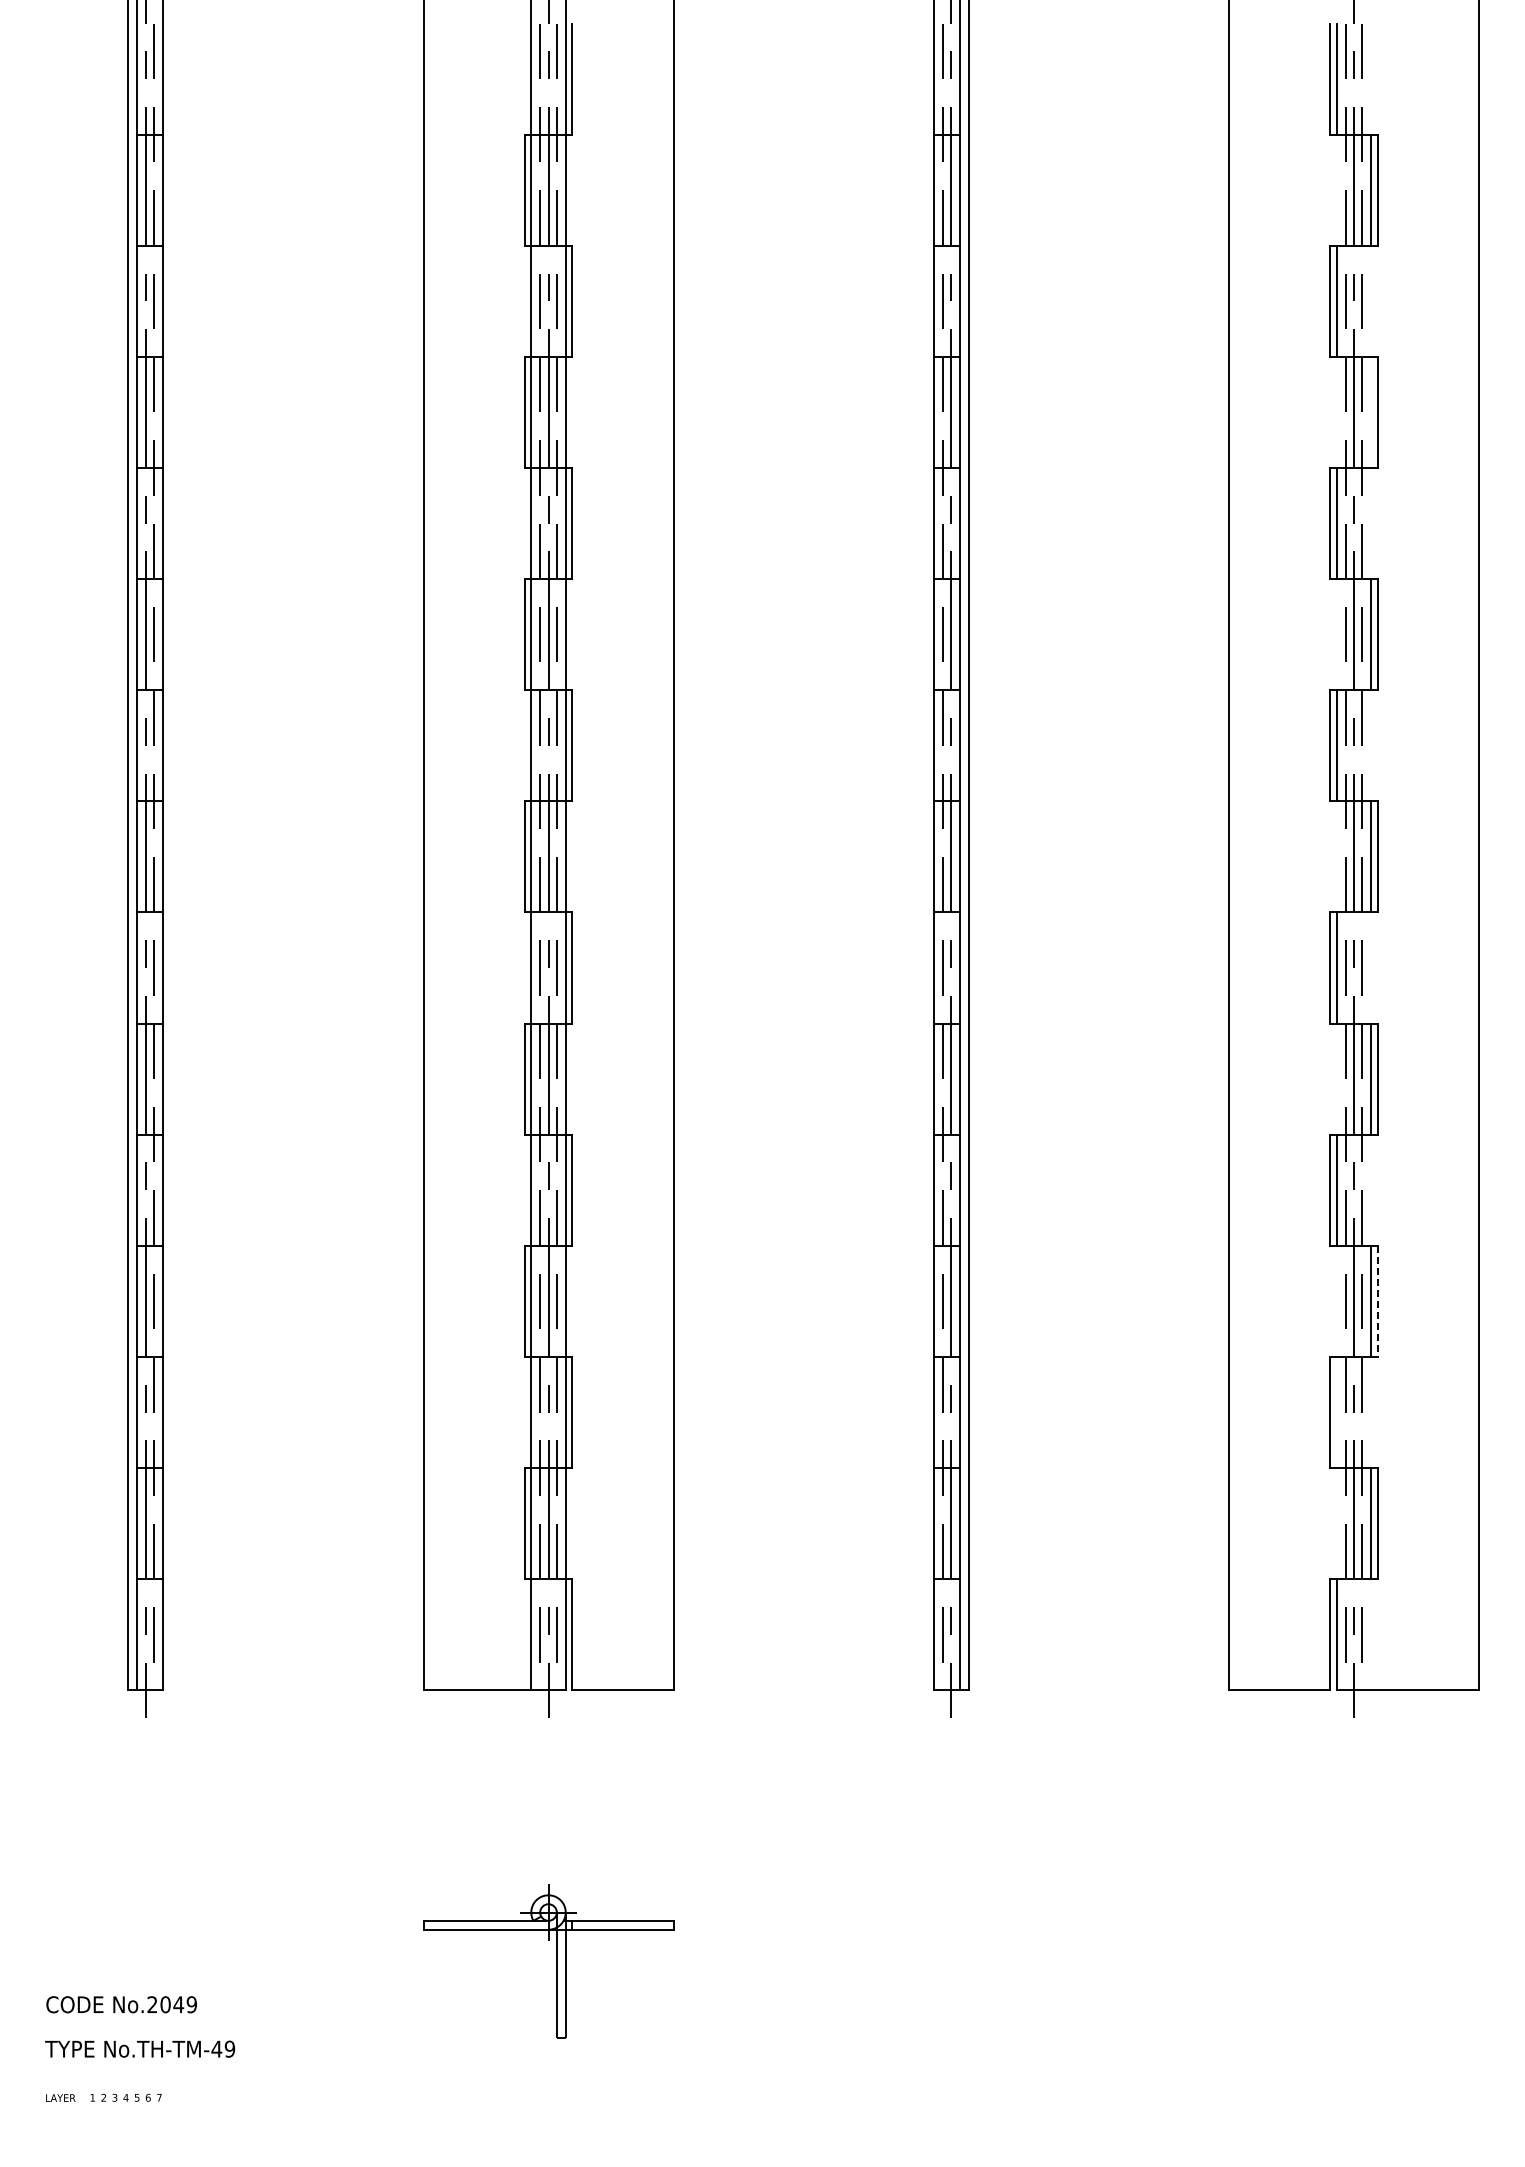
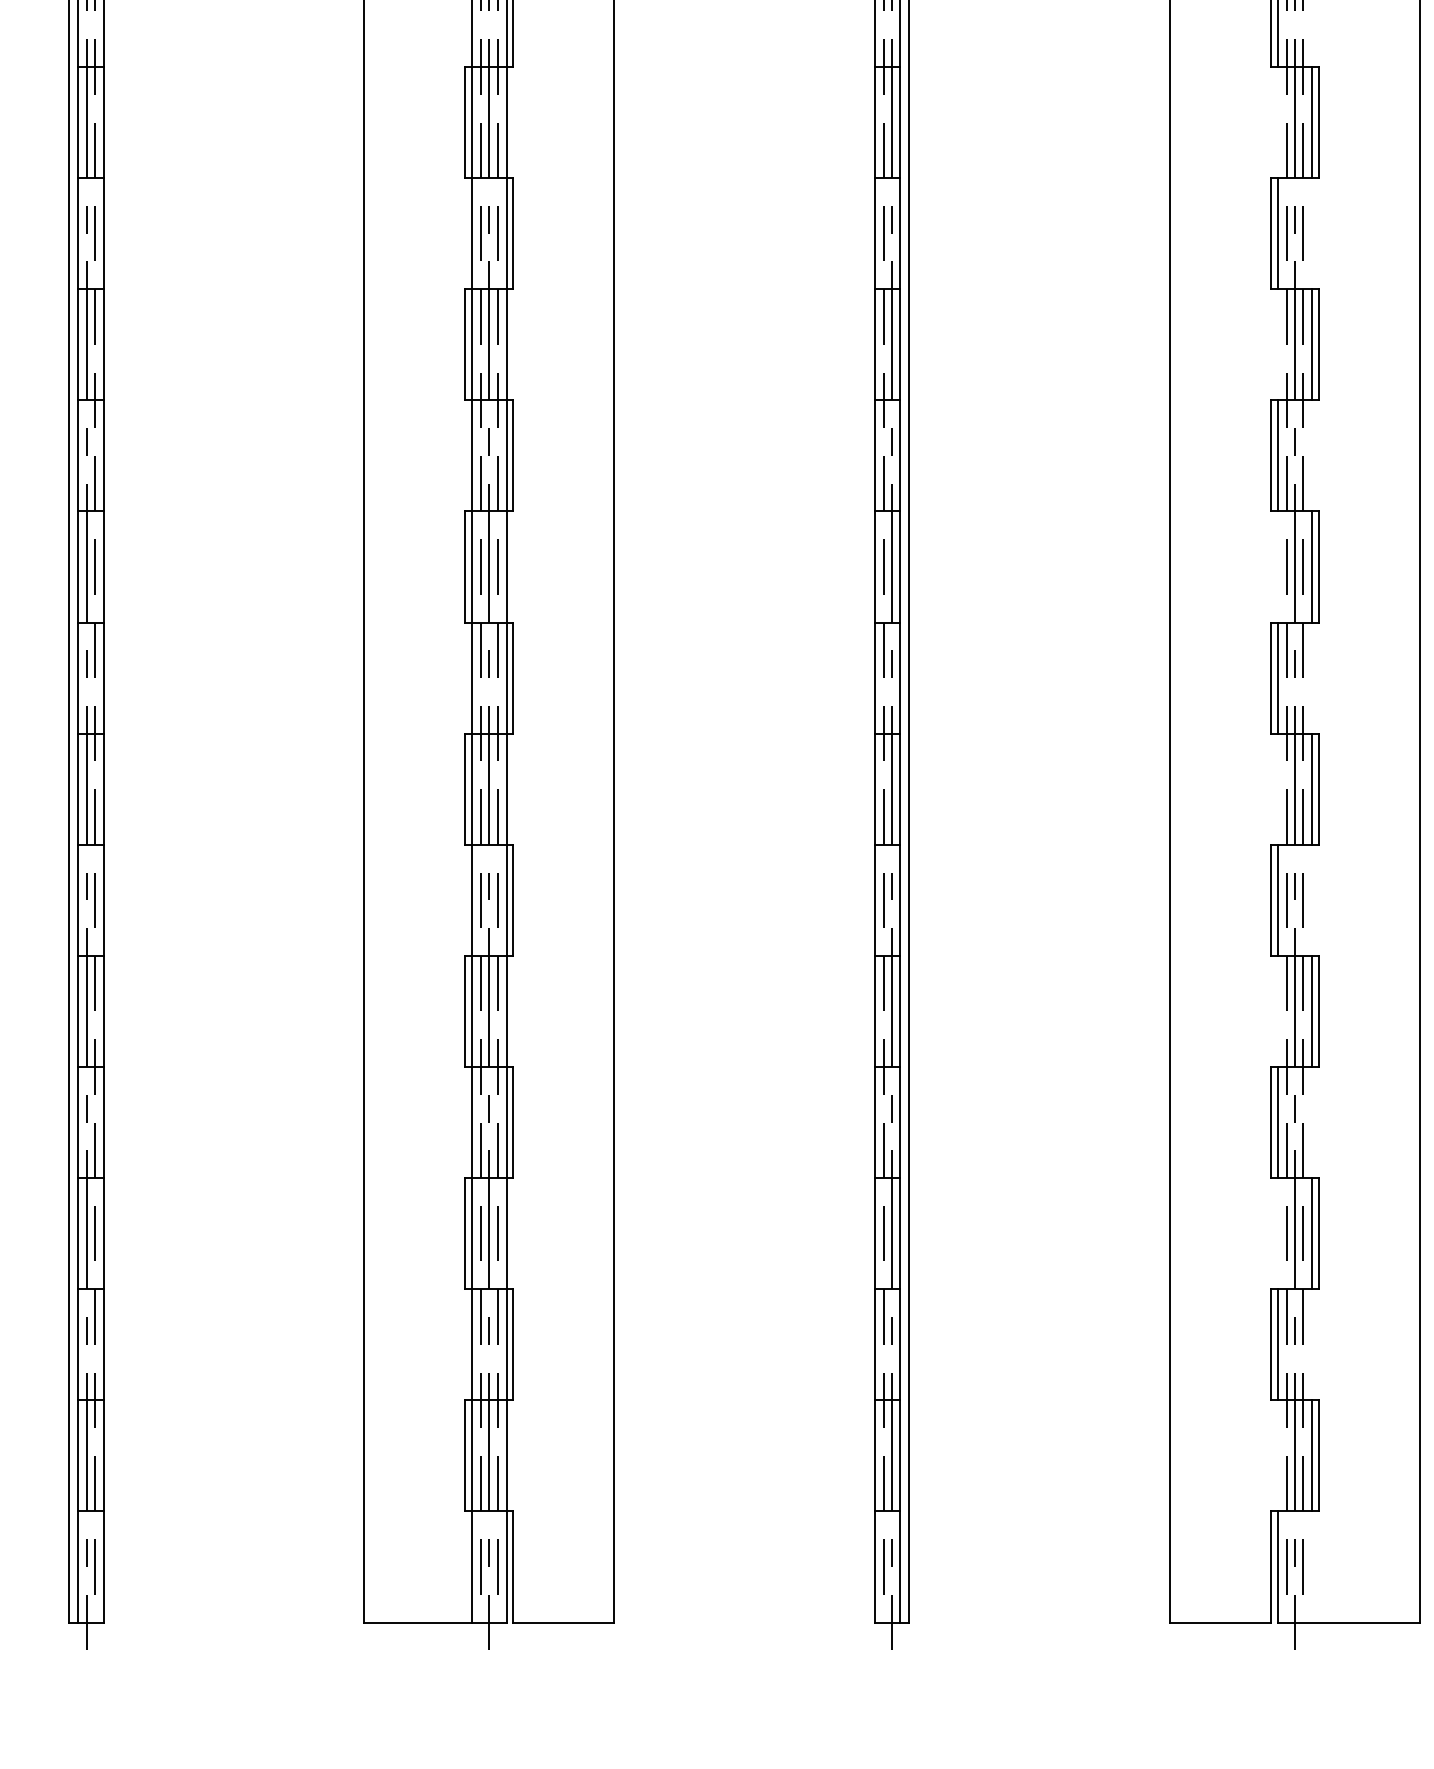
line: (1371, 412) -> (1312, 344), added
line: (1378, 1301) -> (1319, 1233), dashed -> solid
line: (1336, 1412) -> (1277, 1344), added

